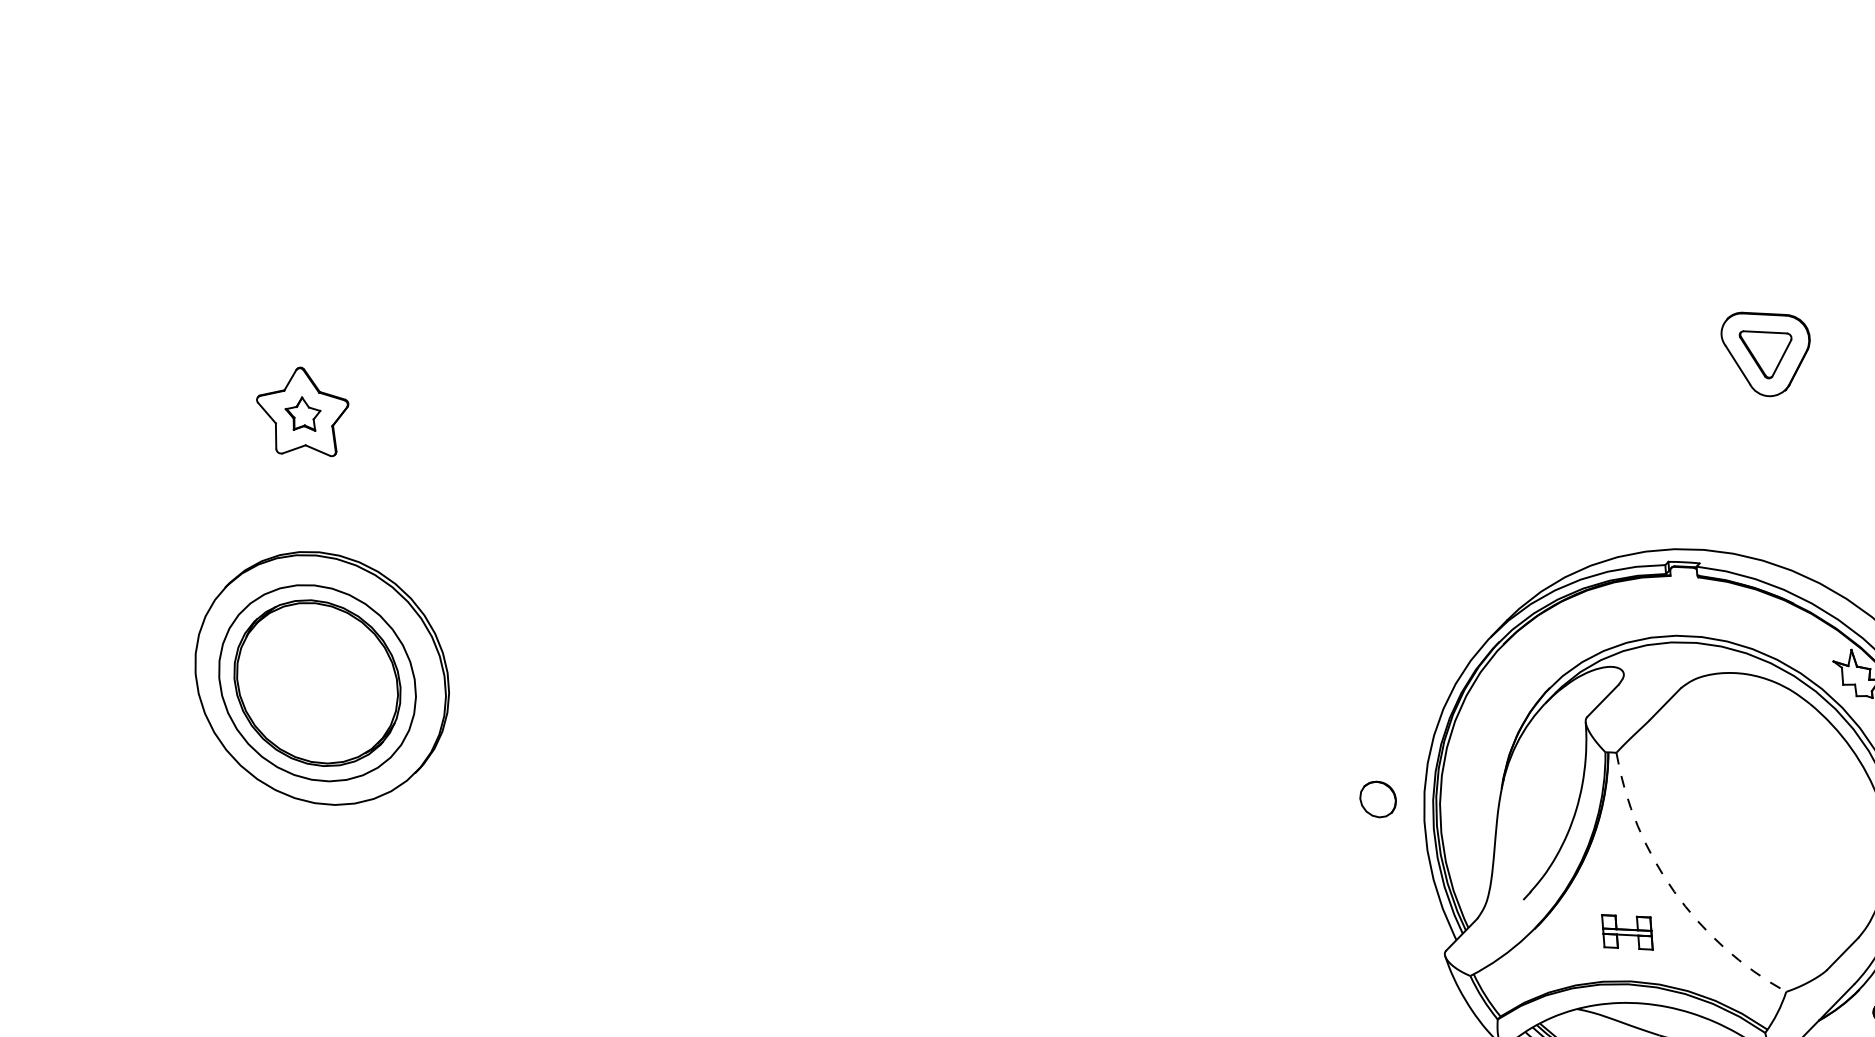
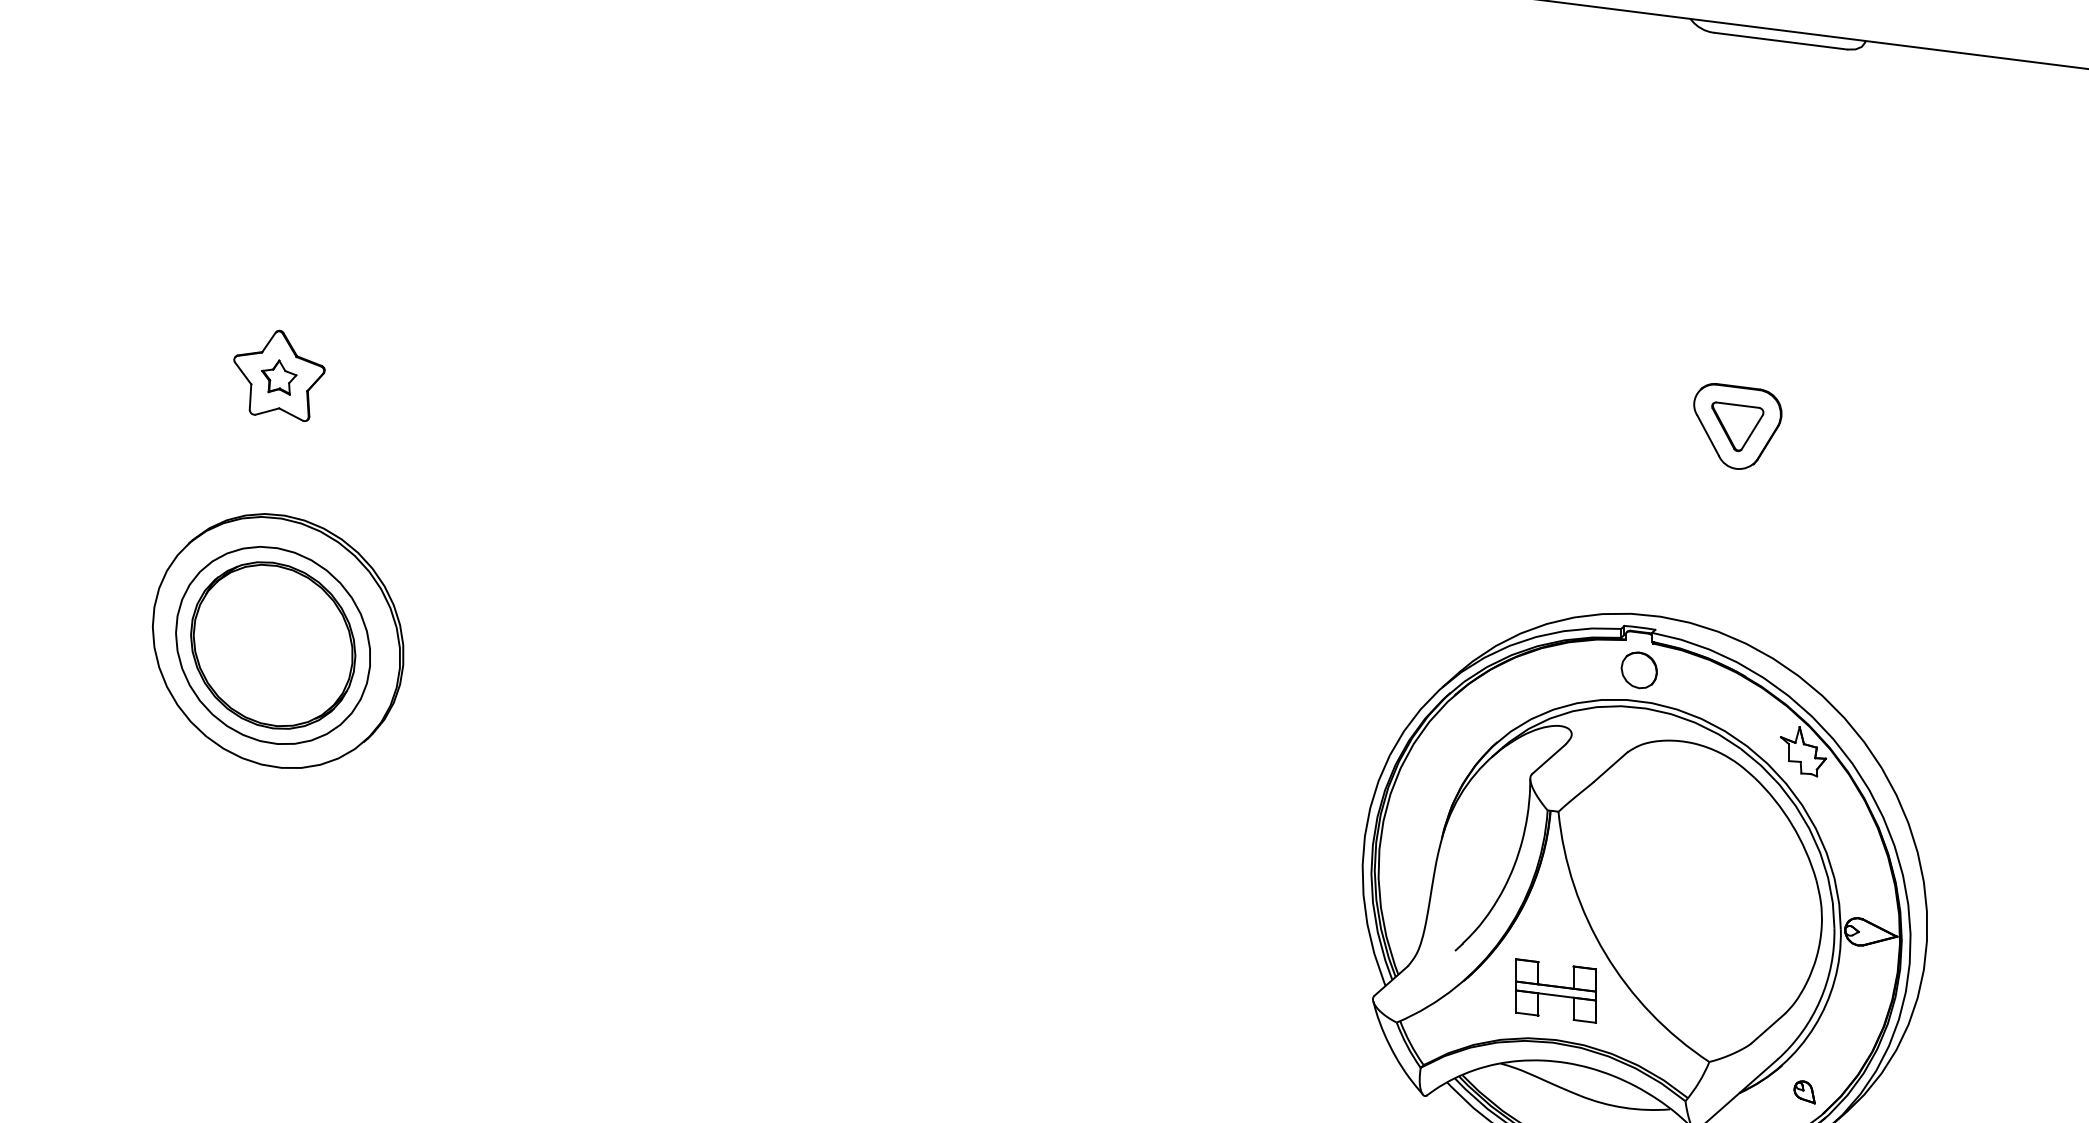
part: (1377, 799) -> (1638, 670), moved
arc: (1674, 892) -> (1605, 954), dashed -> solid
part: (1626, 931) -> (1555, 990), size x1.67

